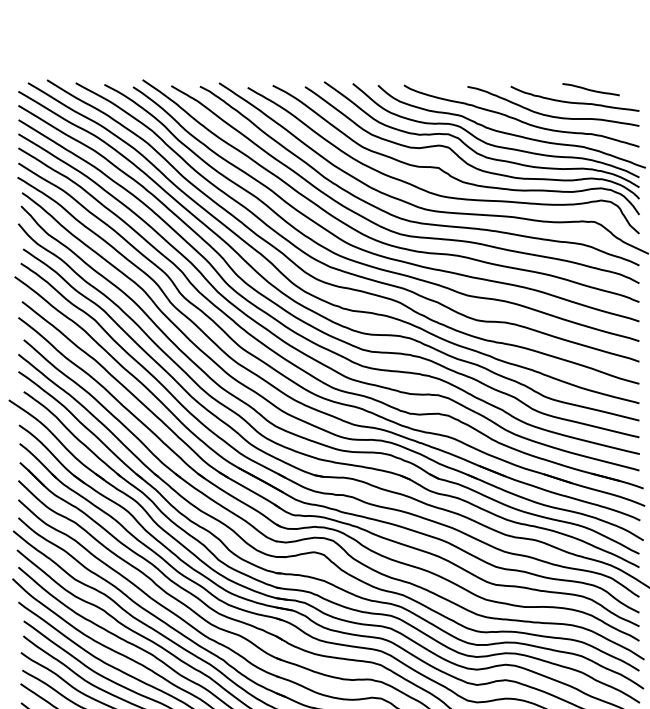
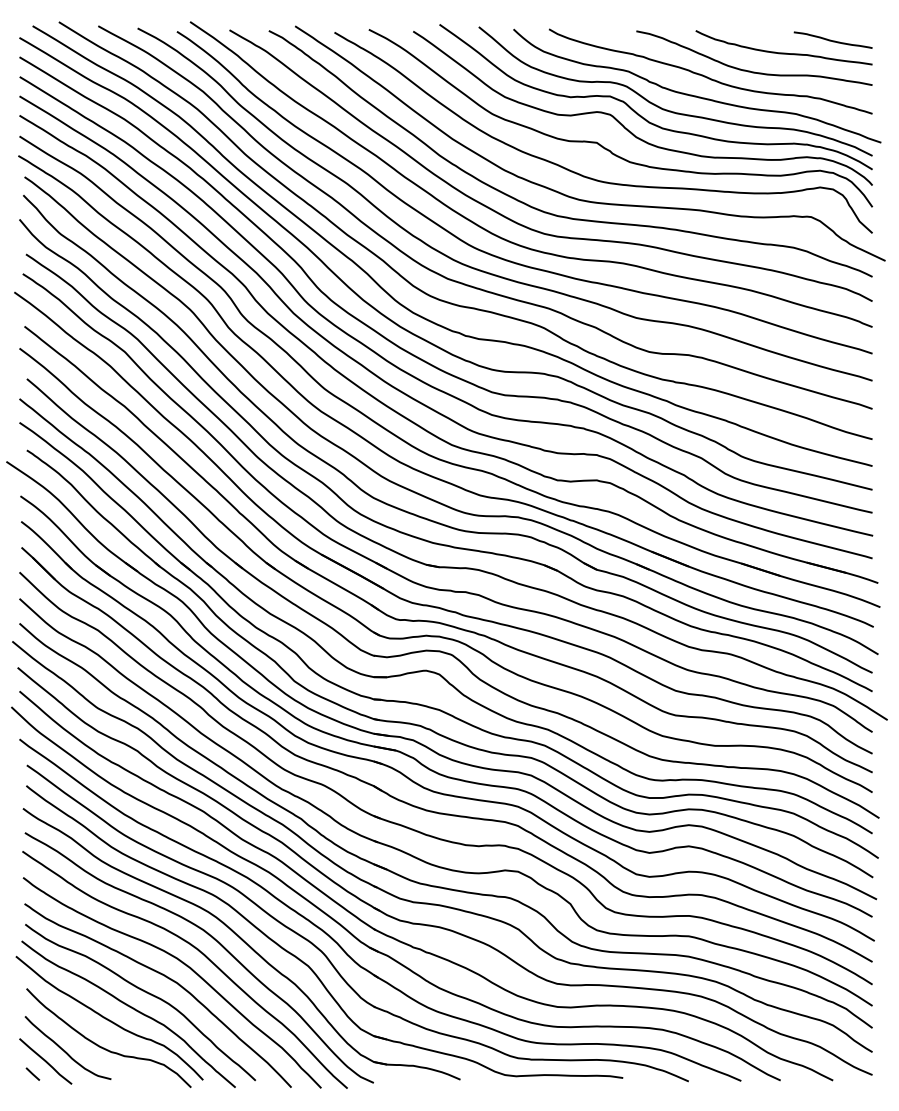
curve: (590, 89) -> (832, 40), moved

